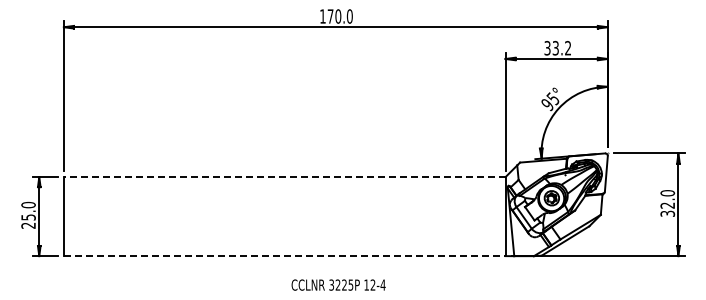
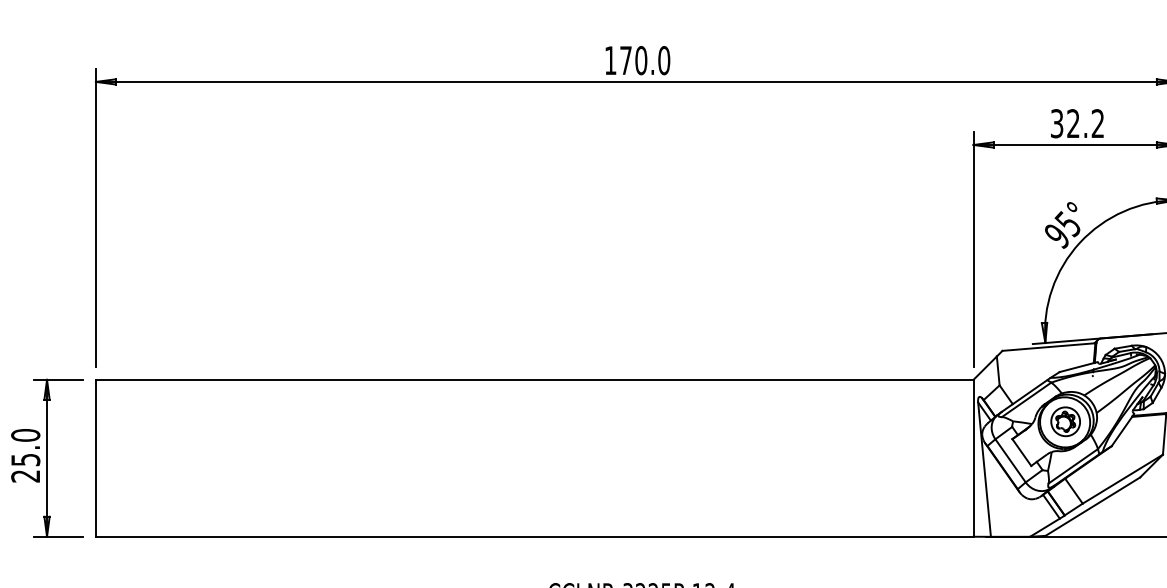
text: (555, 48) -> (1072, 124), 33.2 -> 32.2
line: (284, 177) -> (534, 380), dashed -> solid
line: (284, 256) -> (534, 537), dashed -> solid

